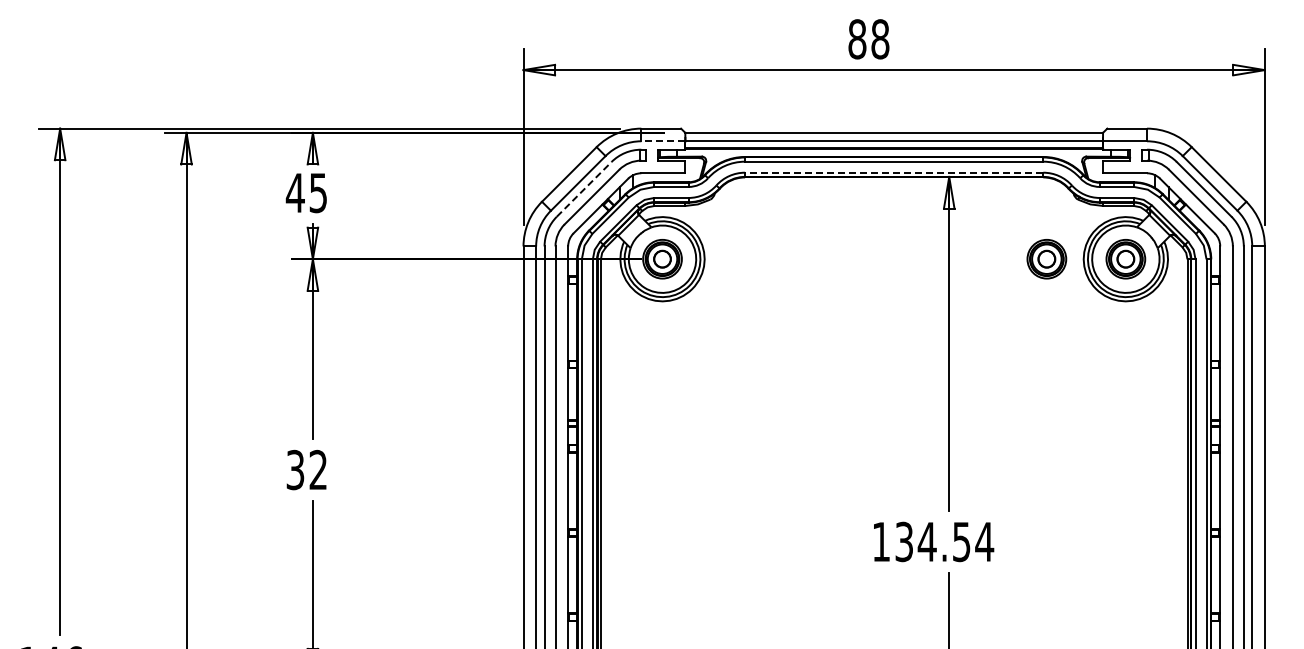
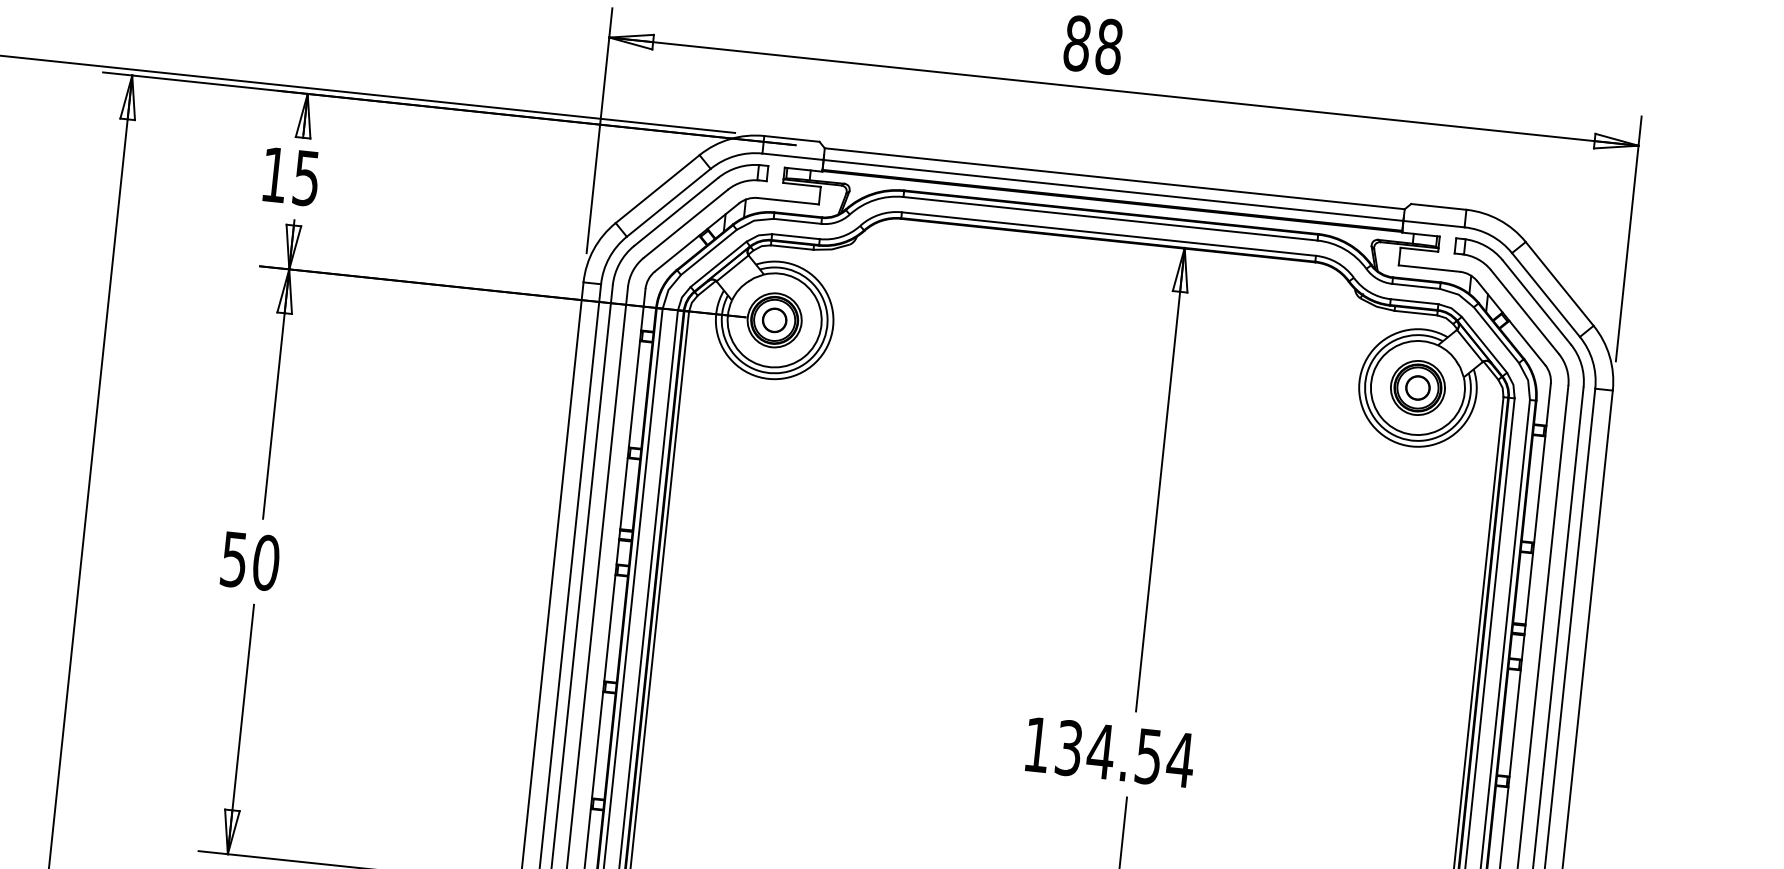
line: (662, 141) -> (791, 156), dashed -> solid
line: (893, 172) -> (1108, 233), dashed -> solid
line: (584, 189) -> (676, 212), dashed -> solid
text: (294, 192) -> (273, 174), 45 -> 15
part: (1046, 259) -> (1307, 376), removed
text: (307, 469) -> (251, 560), 32 -> 50

